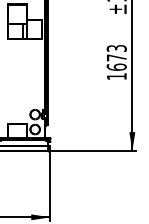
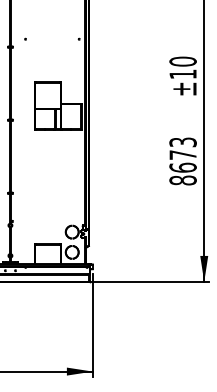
text: (116, 76) -> (182, 180), 1673 -> 8673

